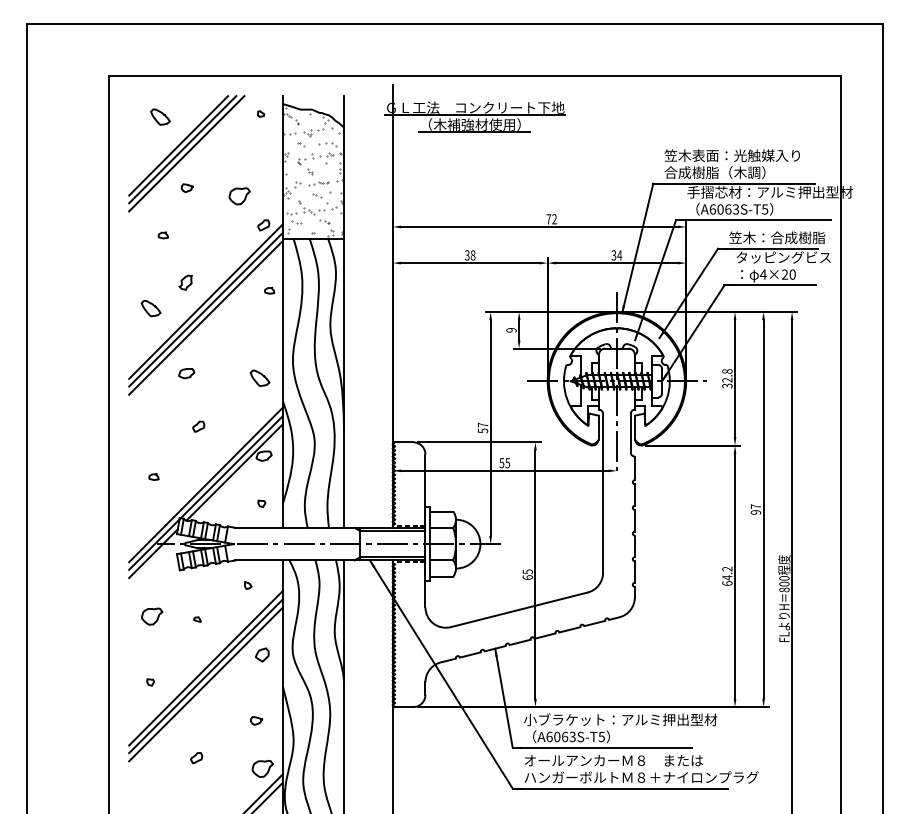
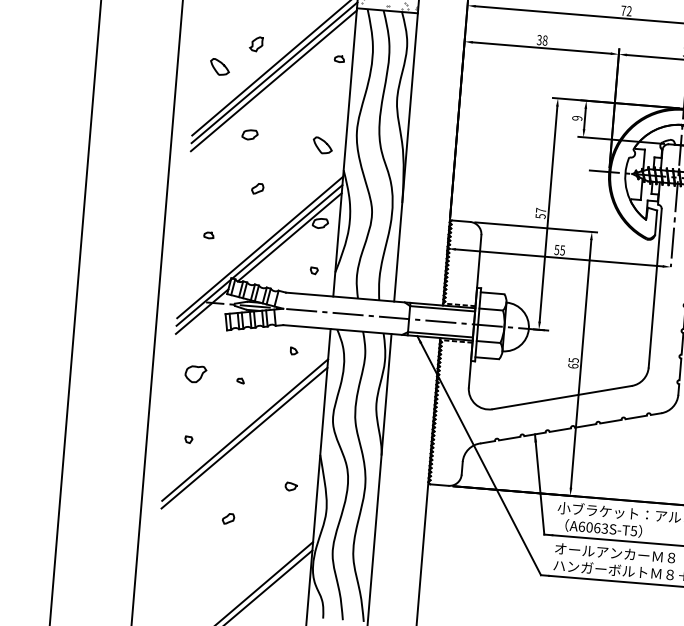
part: (262, 654) -> (302, 421), removed
line: (205, 684) -> (243, 446), removed
part: (262, 768) -> (293, 534), removed

